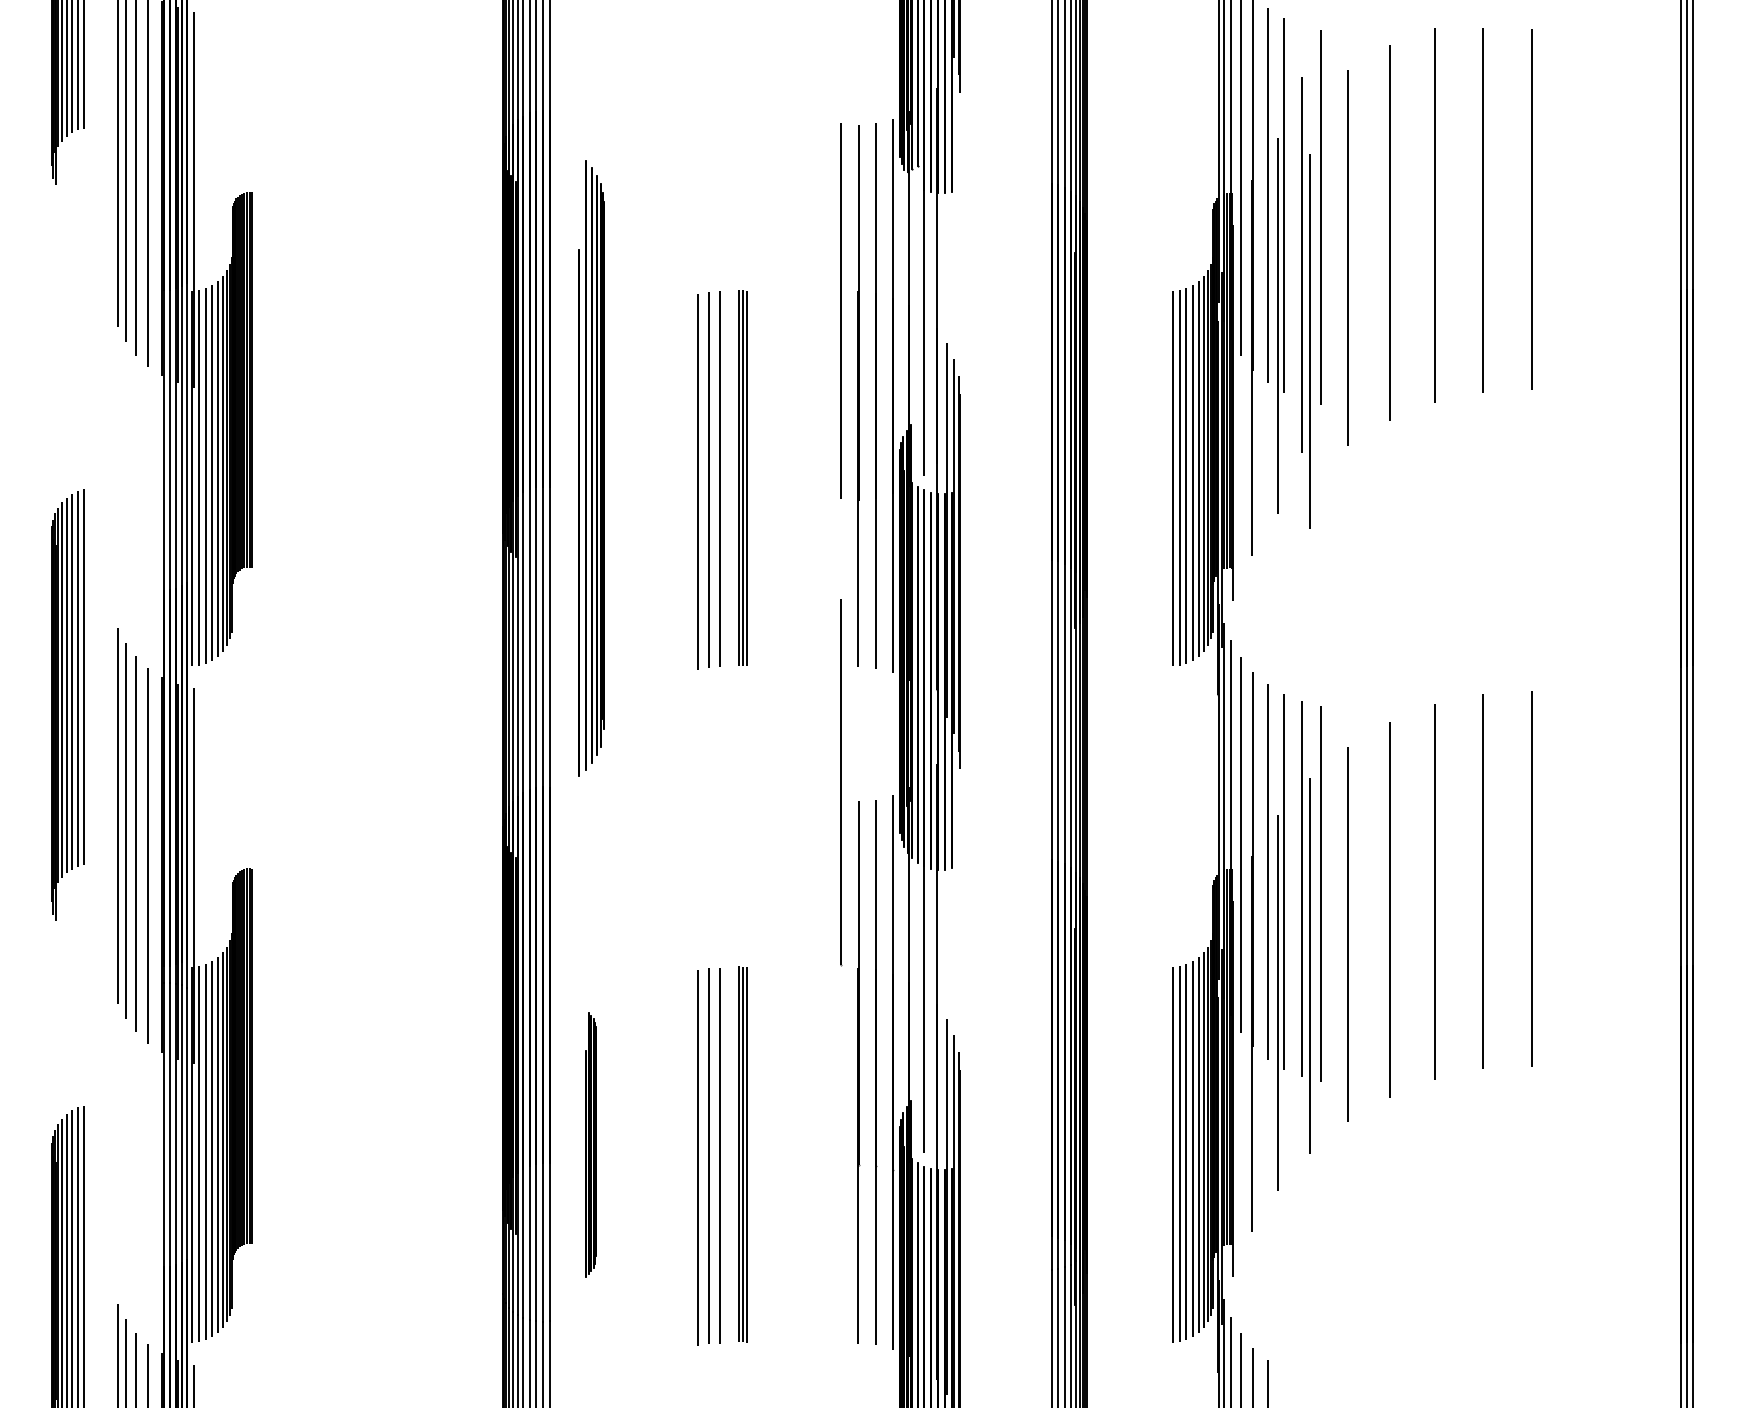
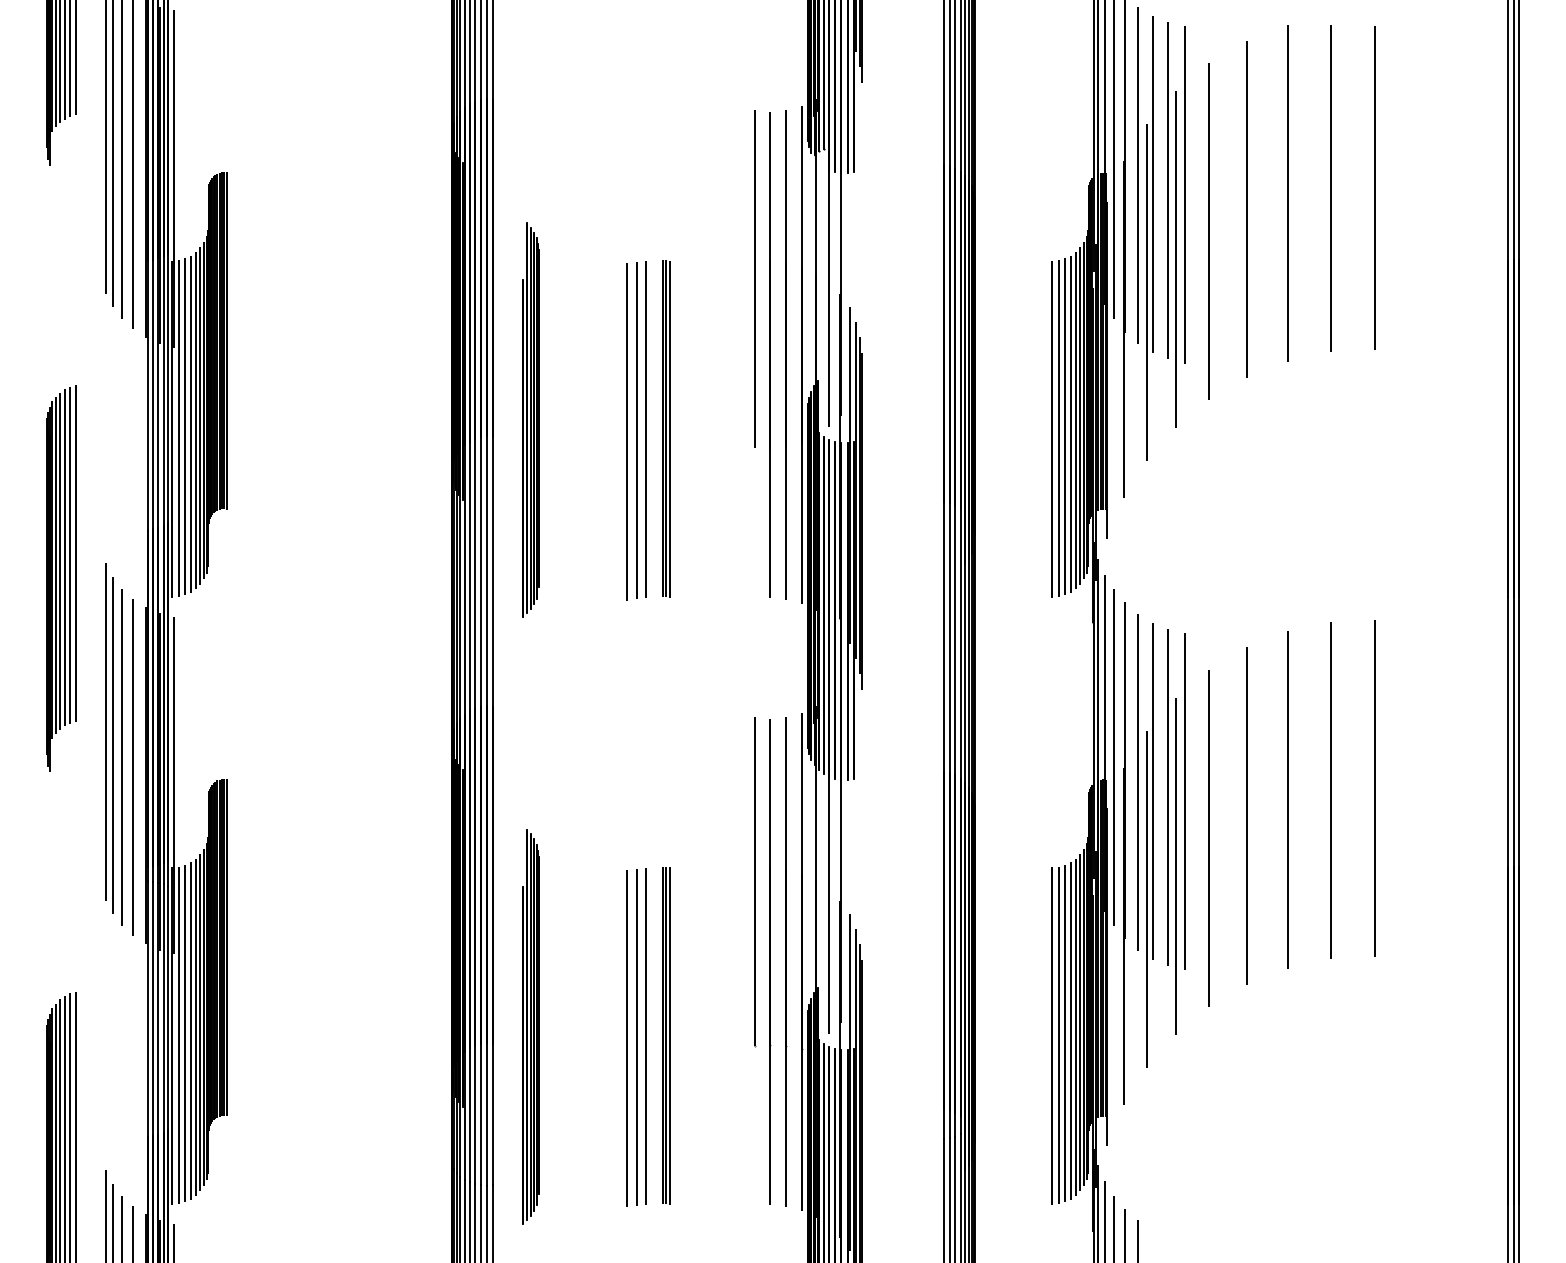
part: (1305, 302) -> (1171, 224), moved
part: (590, 468) -> (529, 420), size x0.71
part: (67, 704) -> (60, 578), moved
line: (841, 782) -> (755, 882), moved
part: (590, 1144) -> (529, 1026), size x1.67

